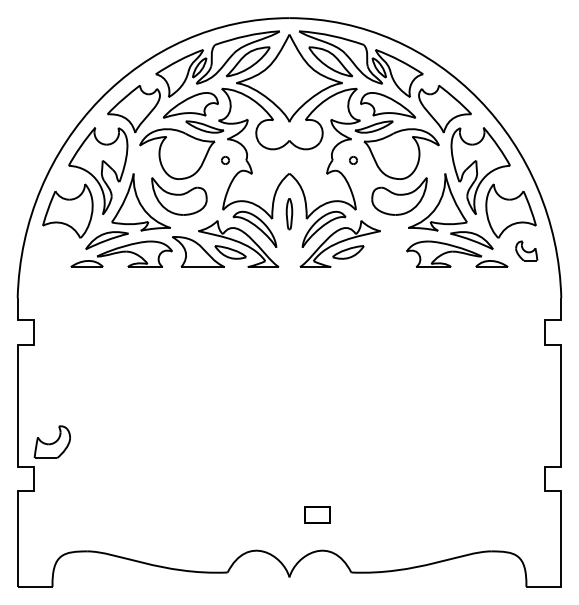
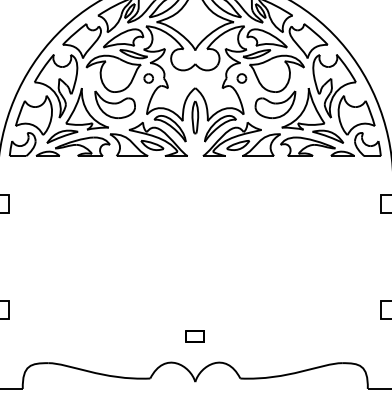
part: (225, 160) -> (148, 78), size x1.67
part: (353, 160) -> (241, 78), size x1.67
part: (289, 213) -> (195, 117), size x1.43
part: (526, 250) -> (367, 144), size x1.67
part: (380, 251) -> (261, 144), added
part: (51, 441) -> (22, 144), moved
part: (317, 514) -> (195, 336), moved

